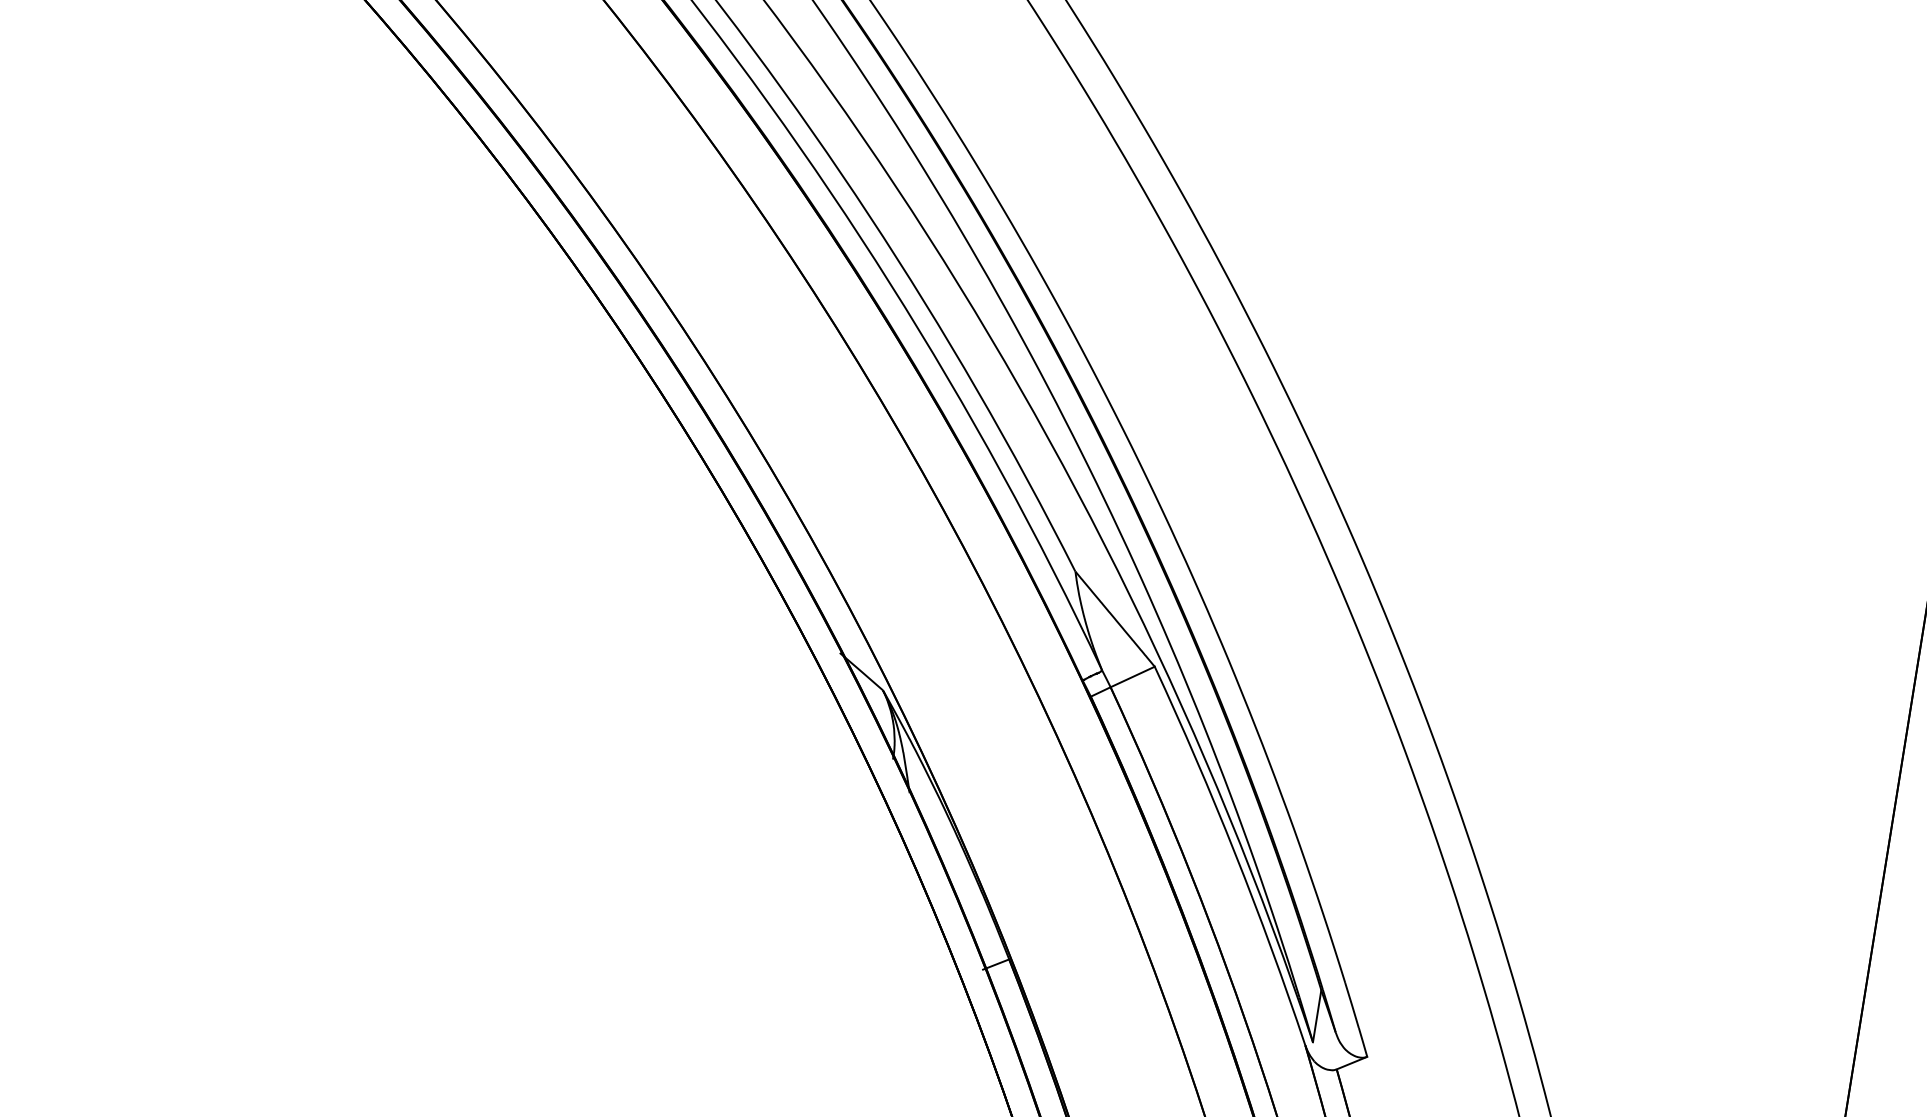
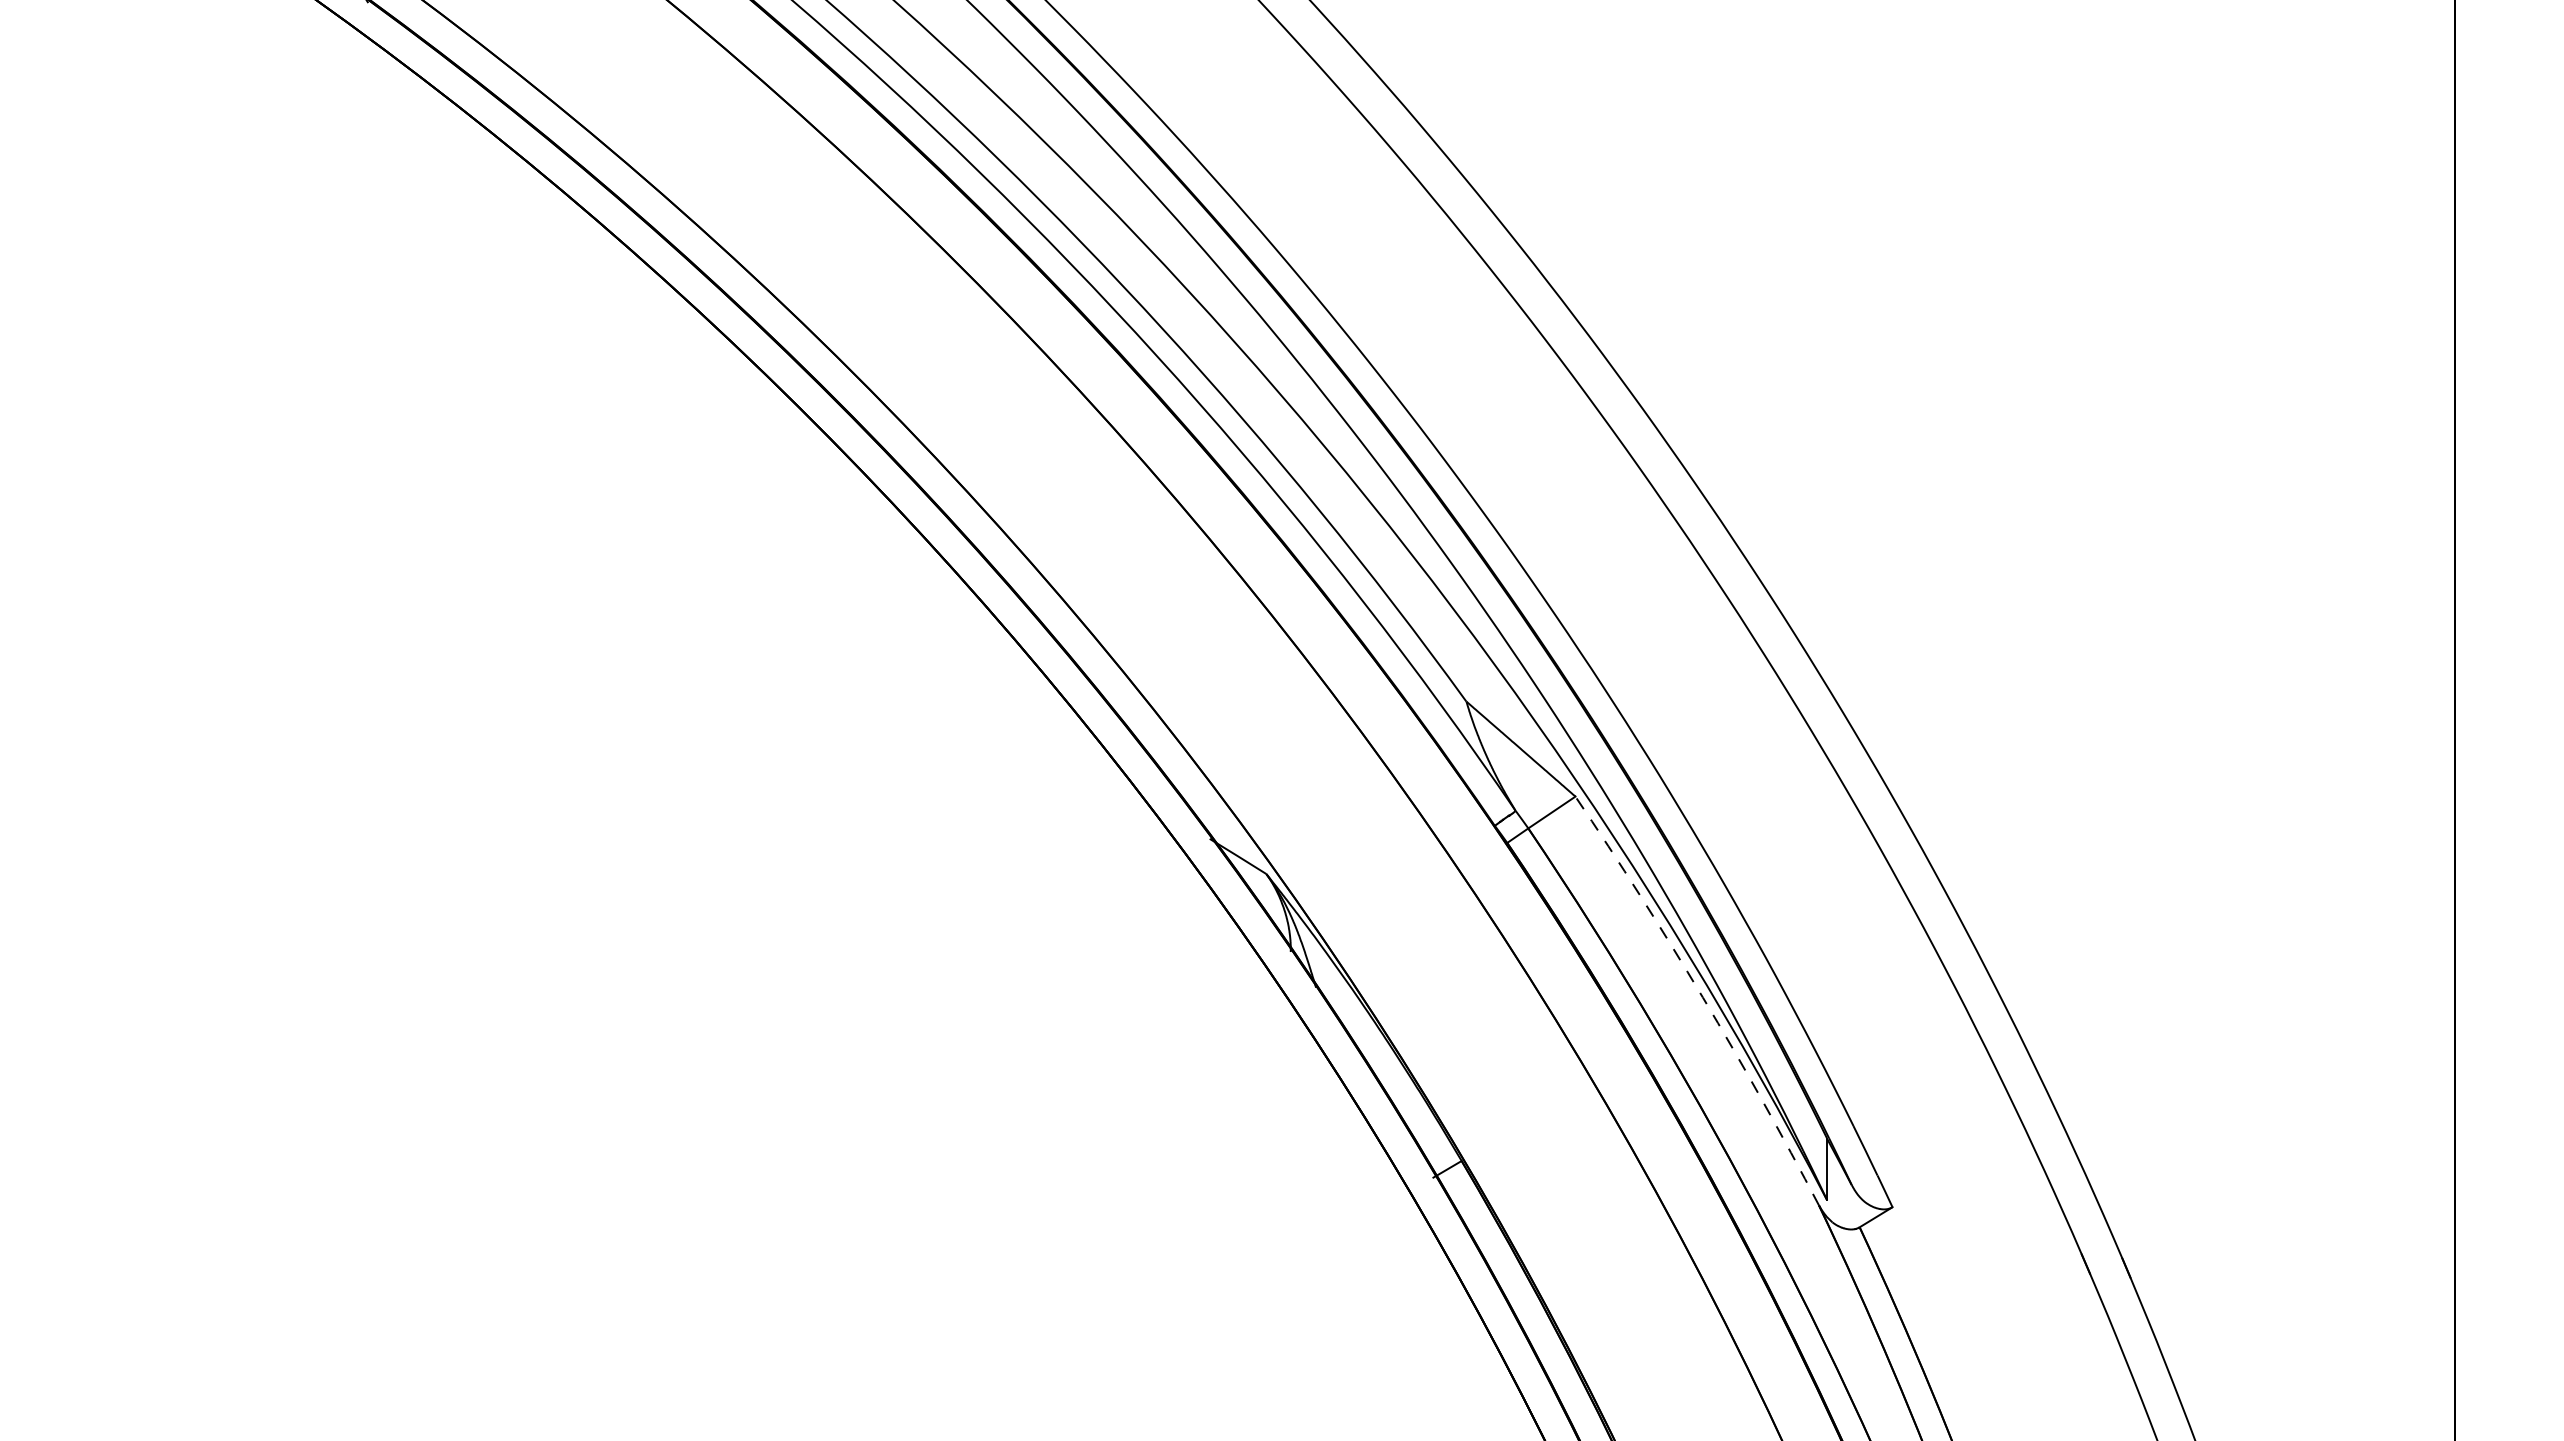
arc: (1234, 853) -> (1702, 997), solid -> dashed

